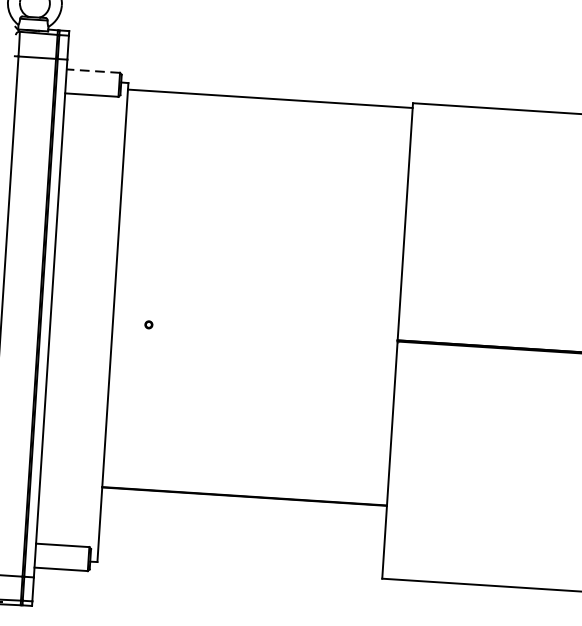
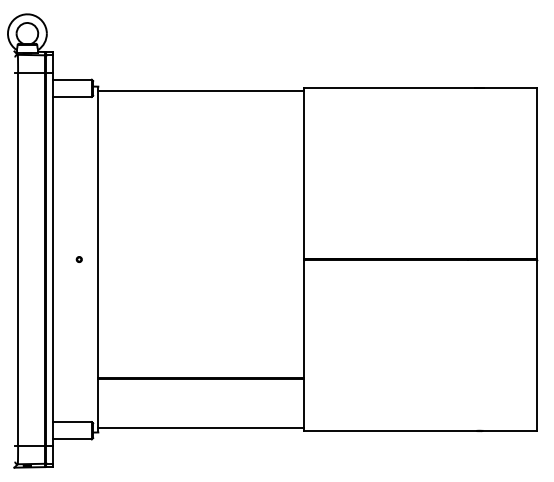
line: (93, 70) -> (72, 79), dashed -> solid
part: (147, 324) -> (78, 259), moved
line: (239, 564) -> (200, 427), added

